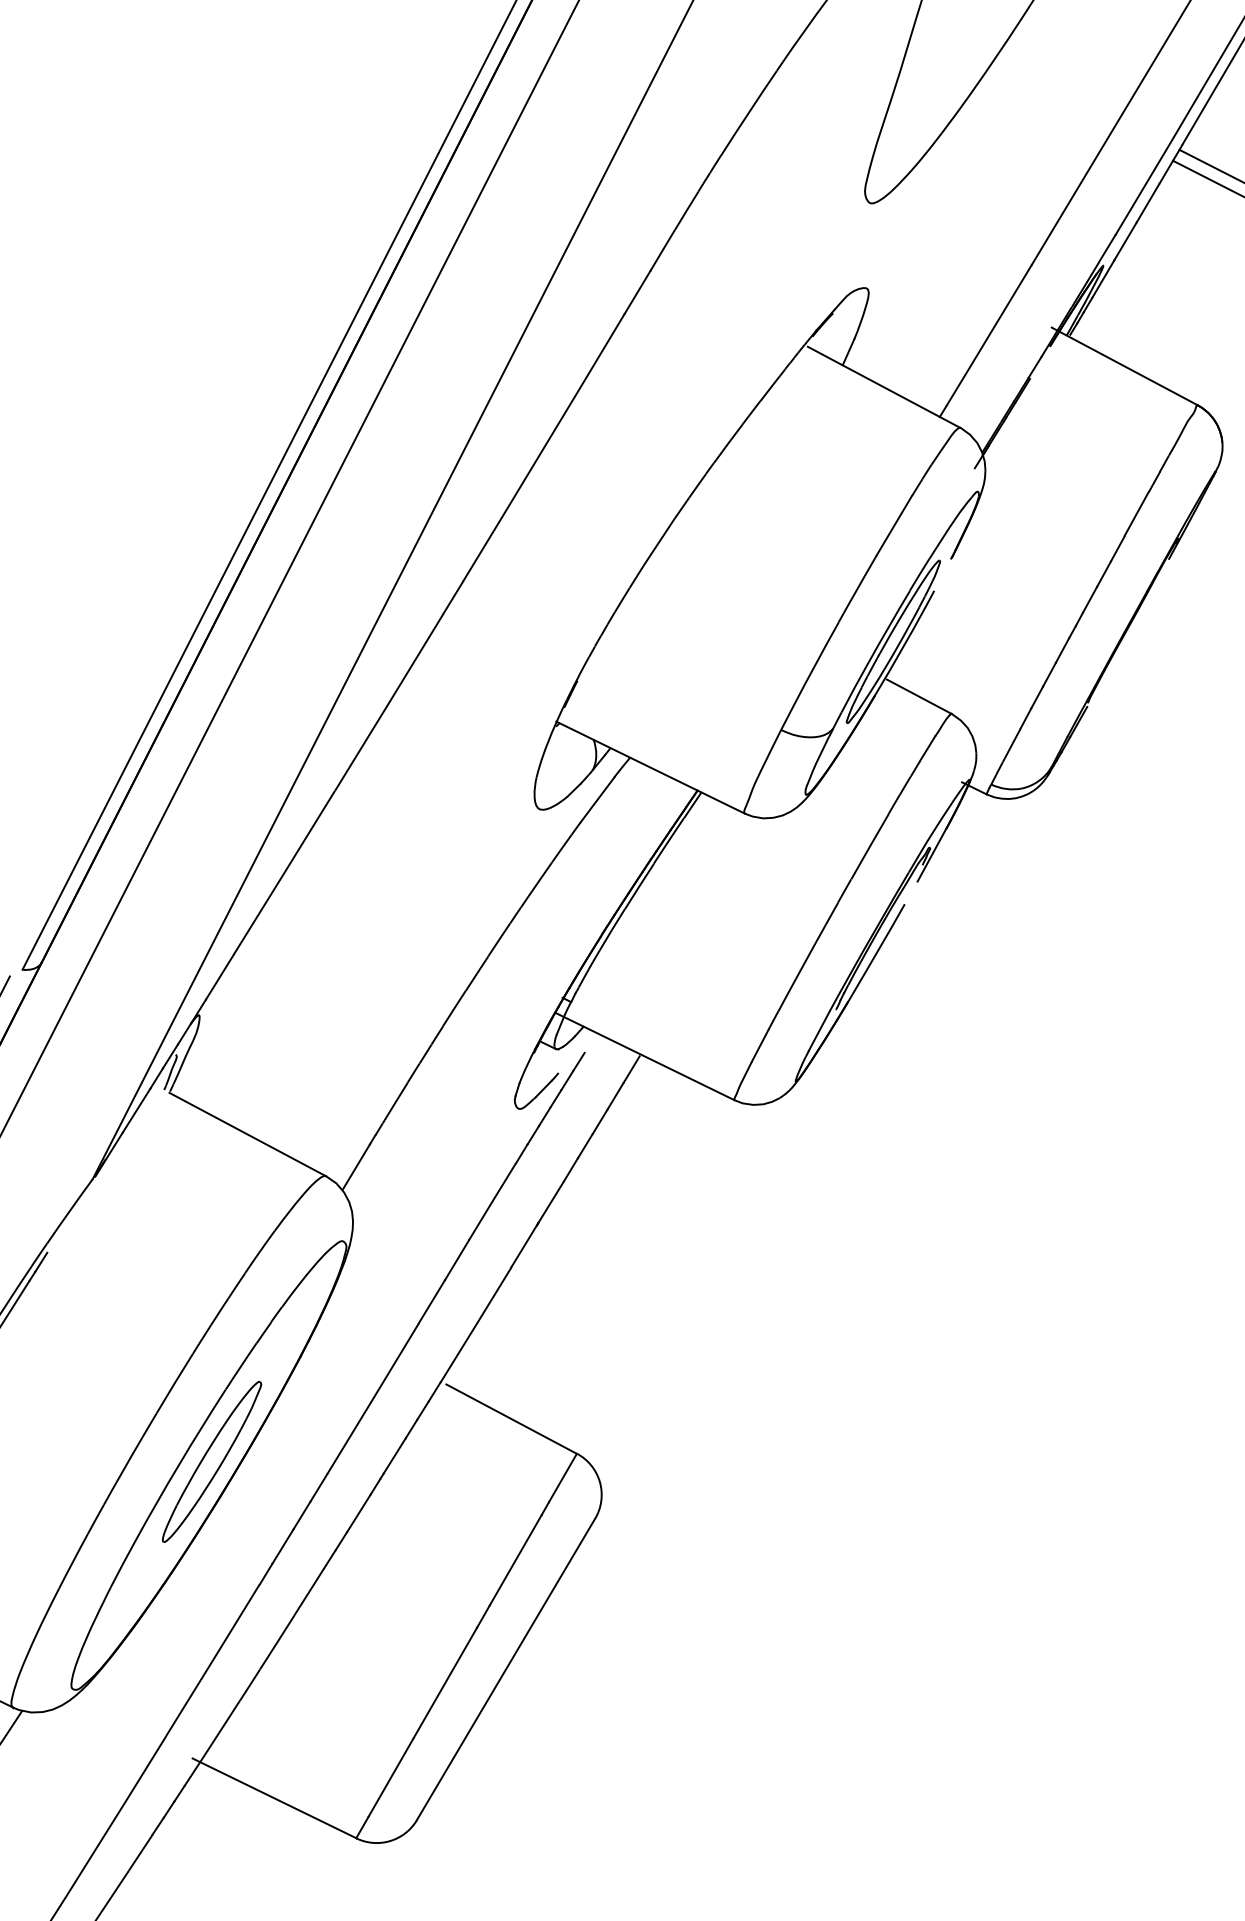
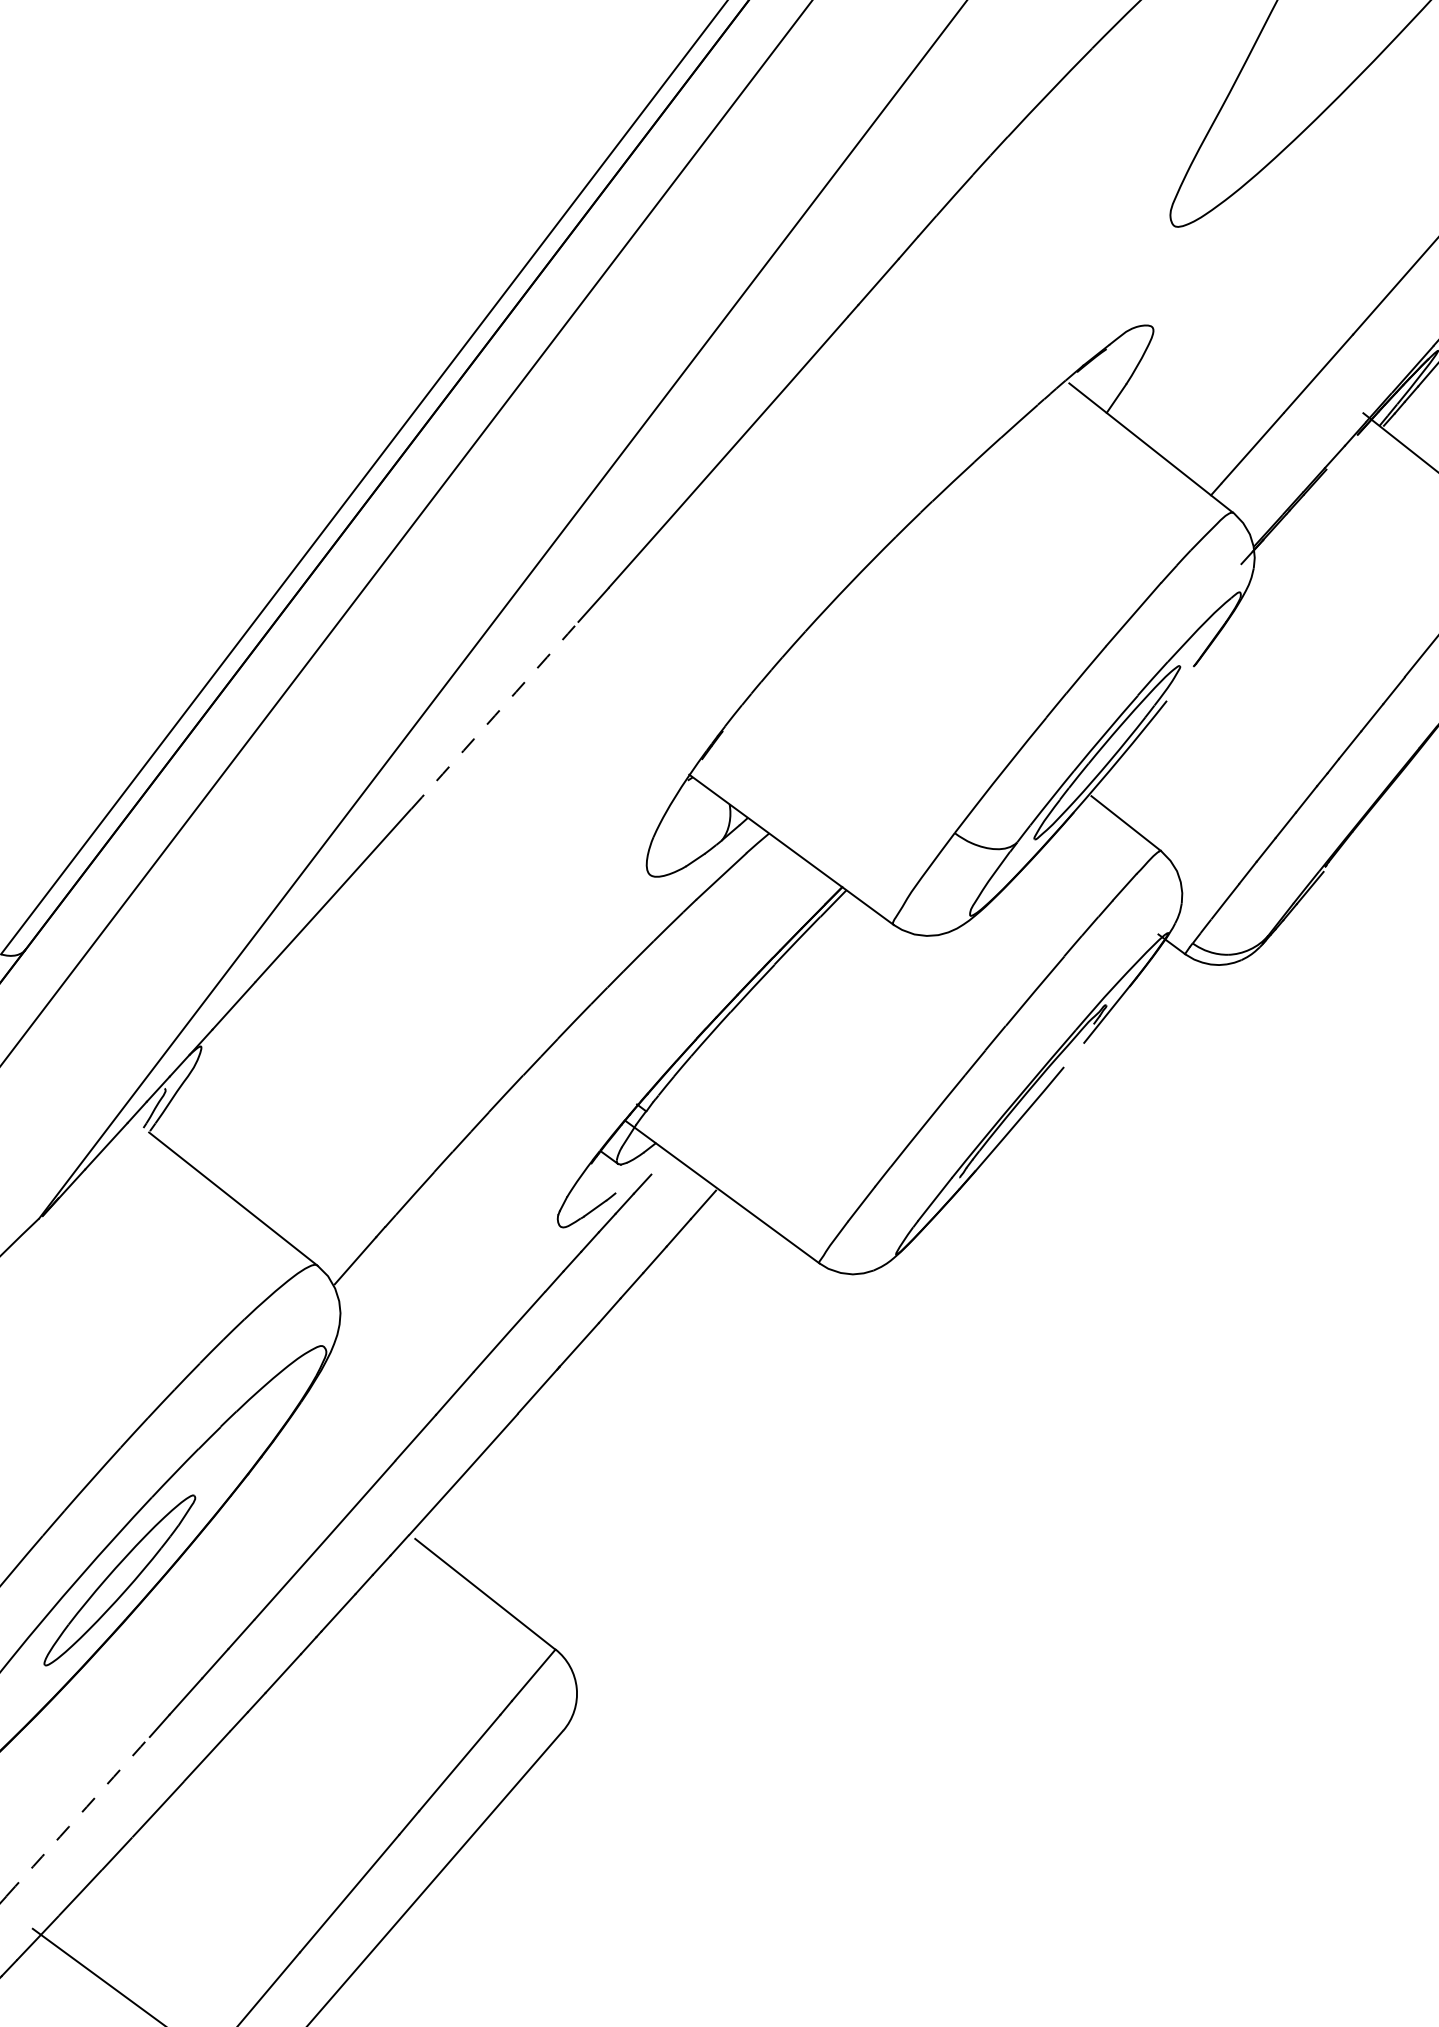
arc: (389, 702) -> (495, 715), solid -> dashed
arc: (212, 1660) -> (77, 1816), solid -> dashed

